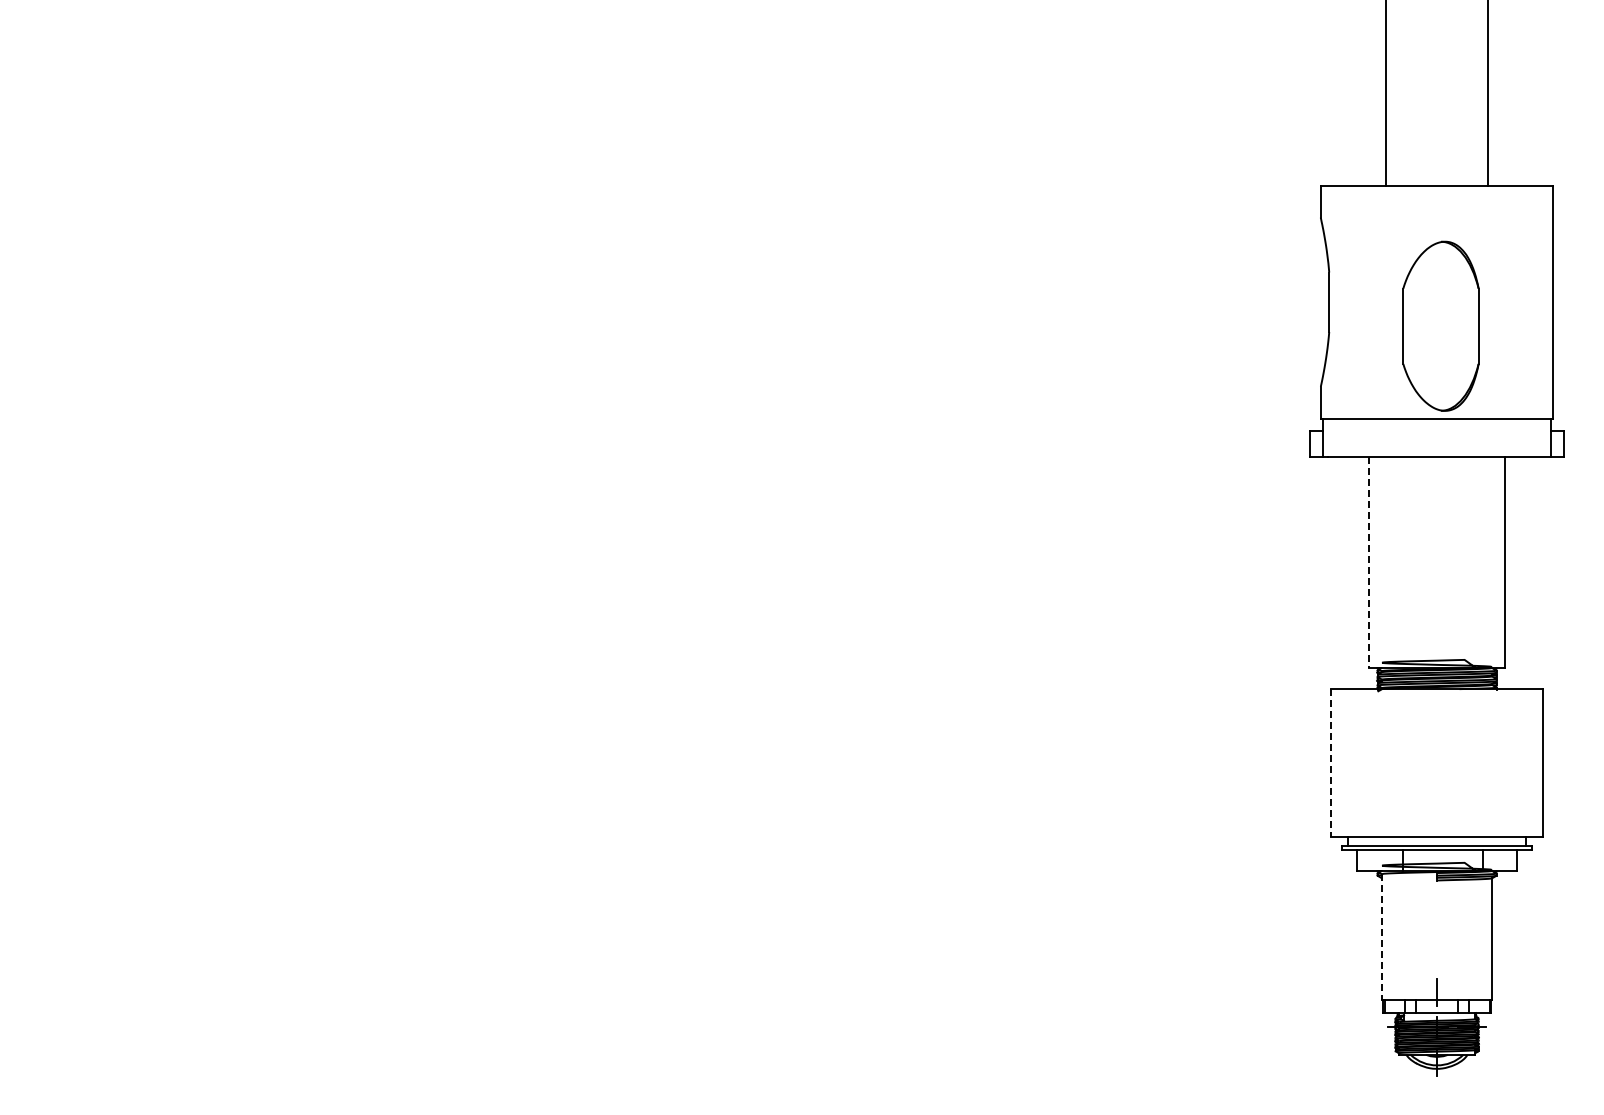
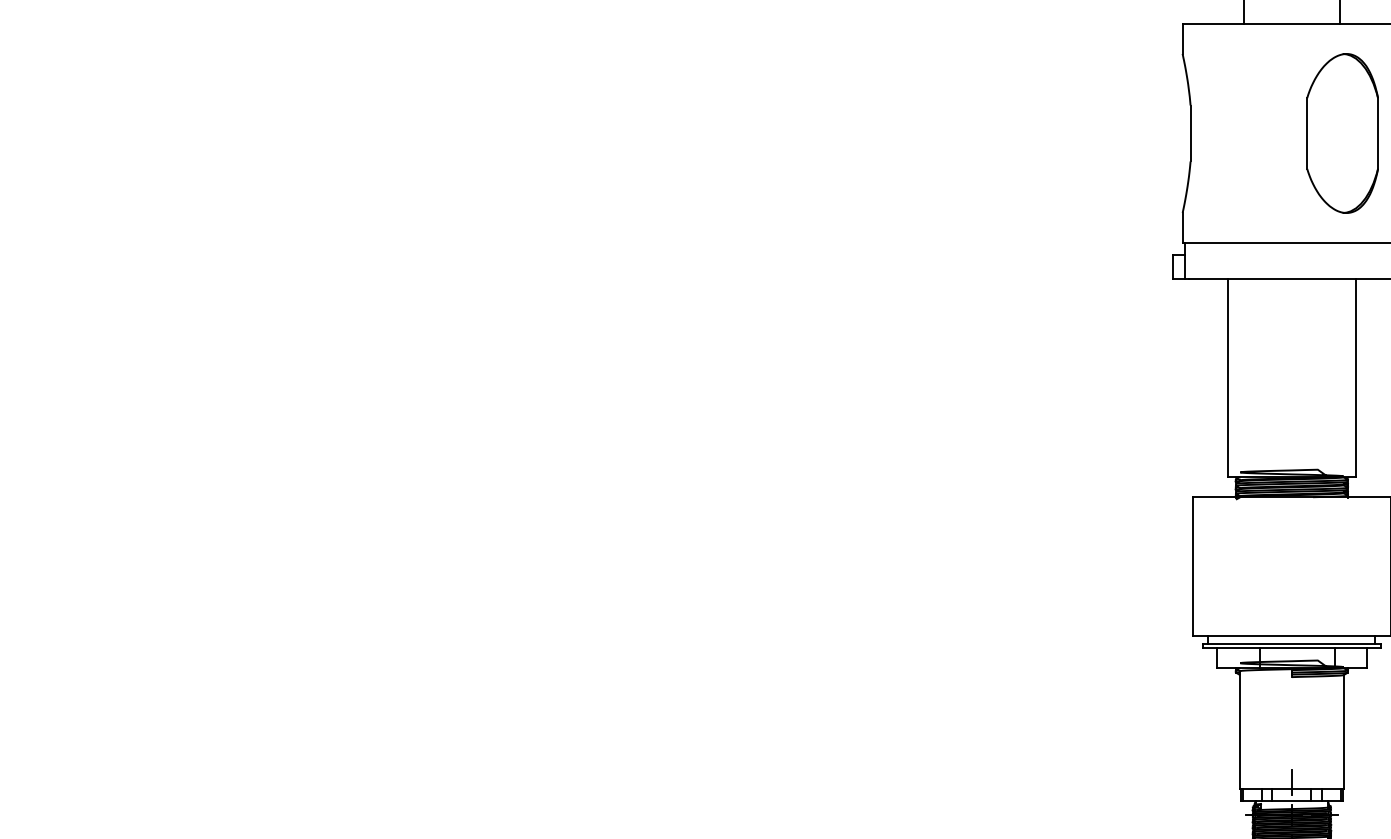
part: (1440, 325) -> (1342, 132), moved
line: (1369, 562) -> (1228, 378), dashed -> solid
line: (1331, 763) -> (1192, 567), dashed -> solid
line: (1382, 937) -> (1240, 730), dashed -> solid

